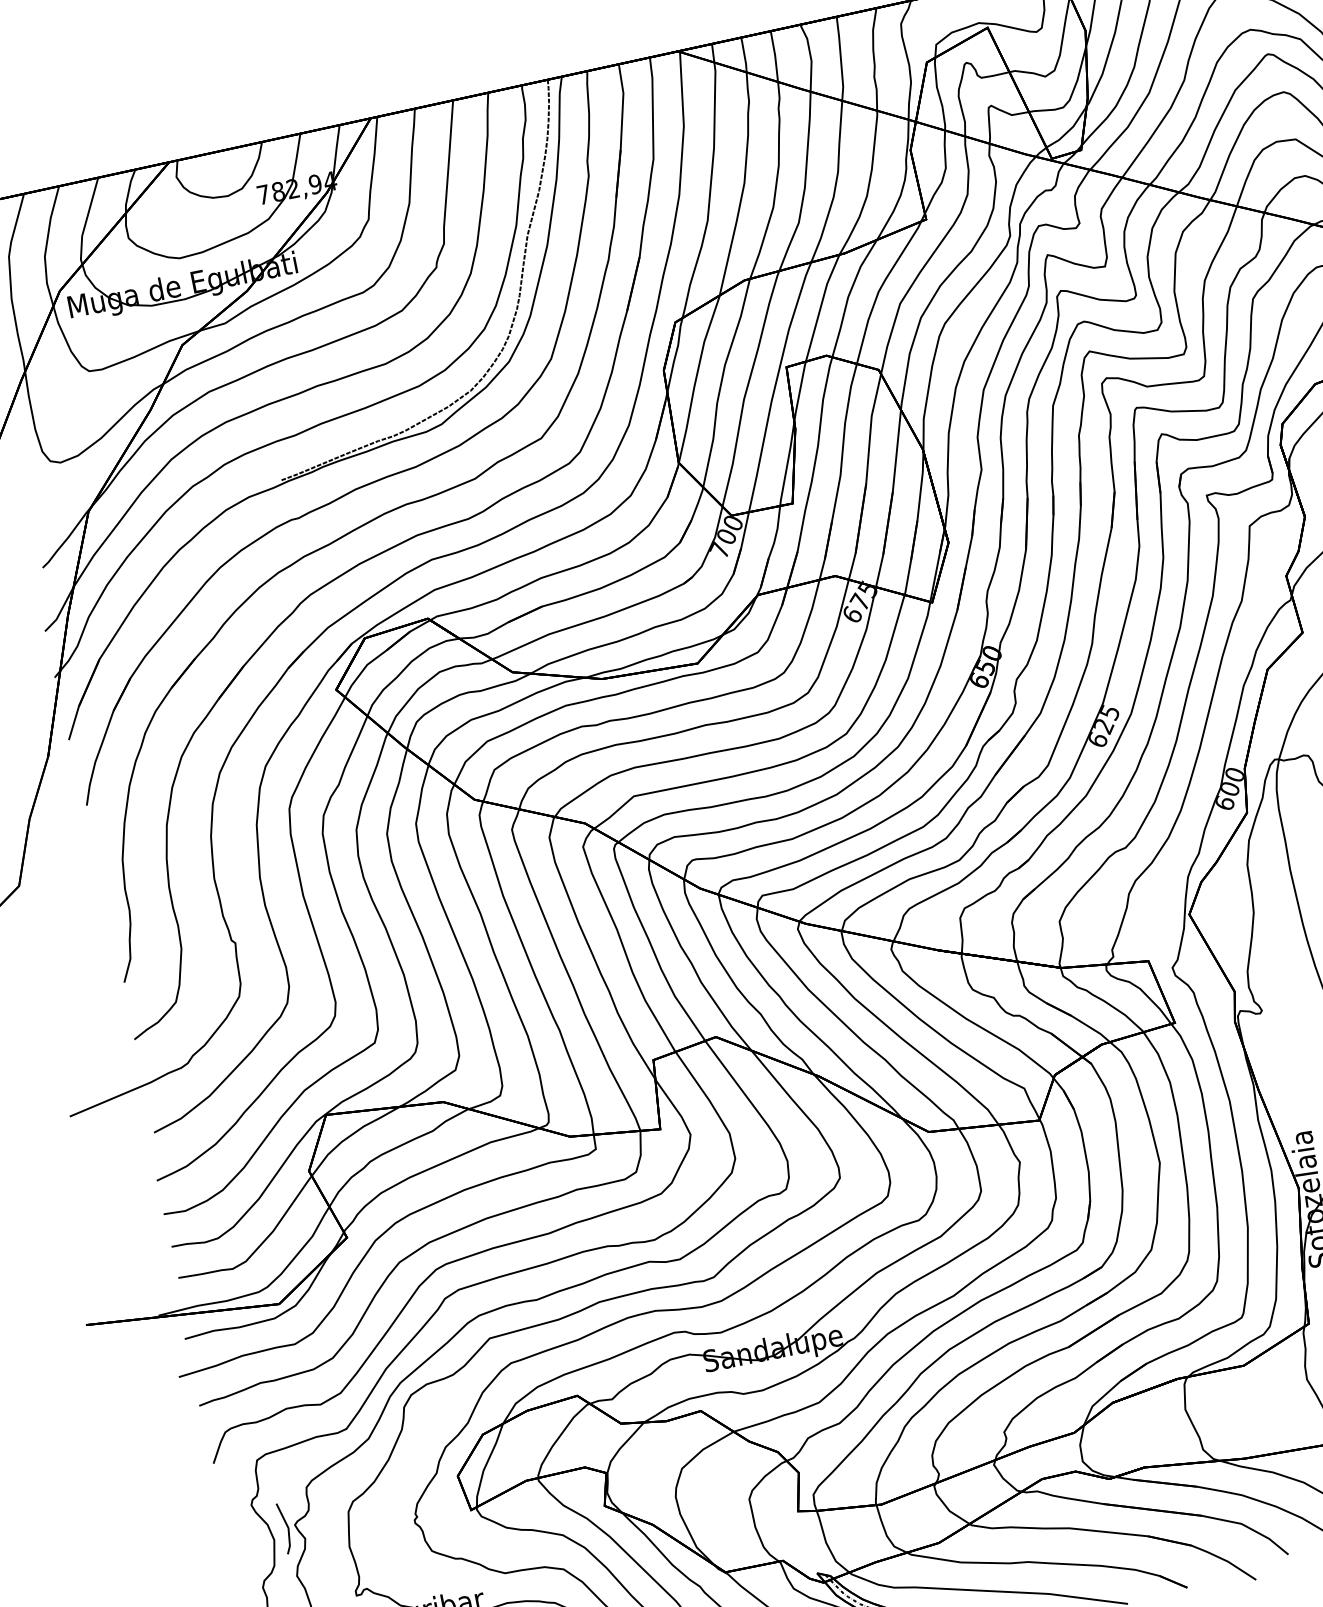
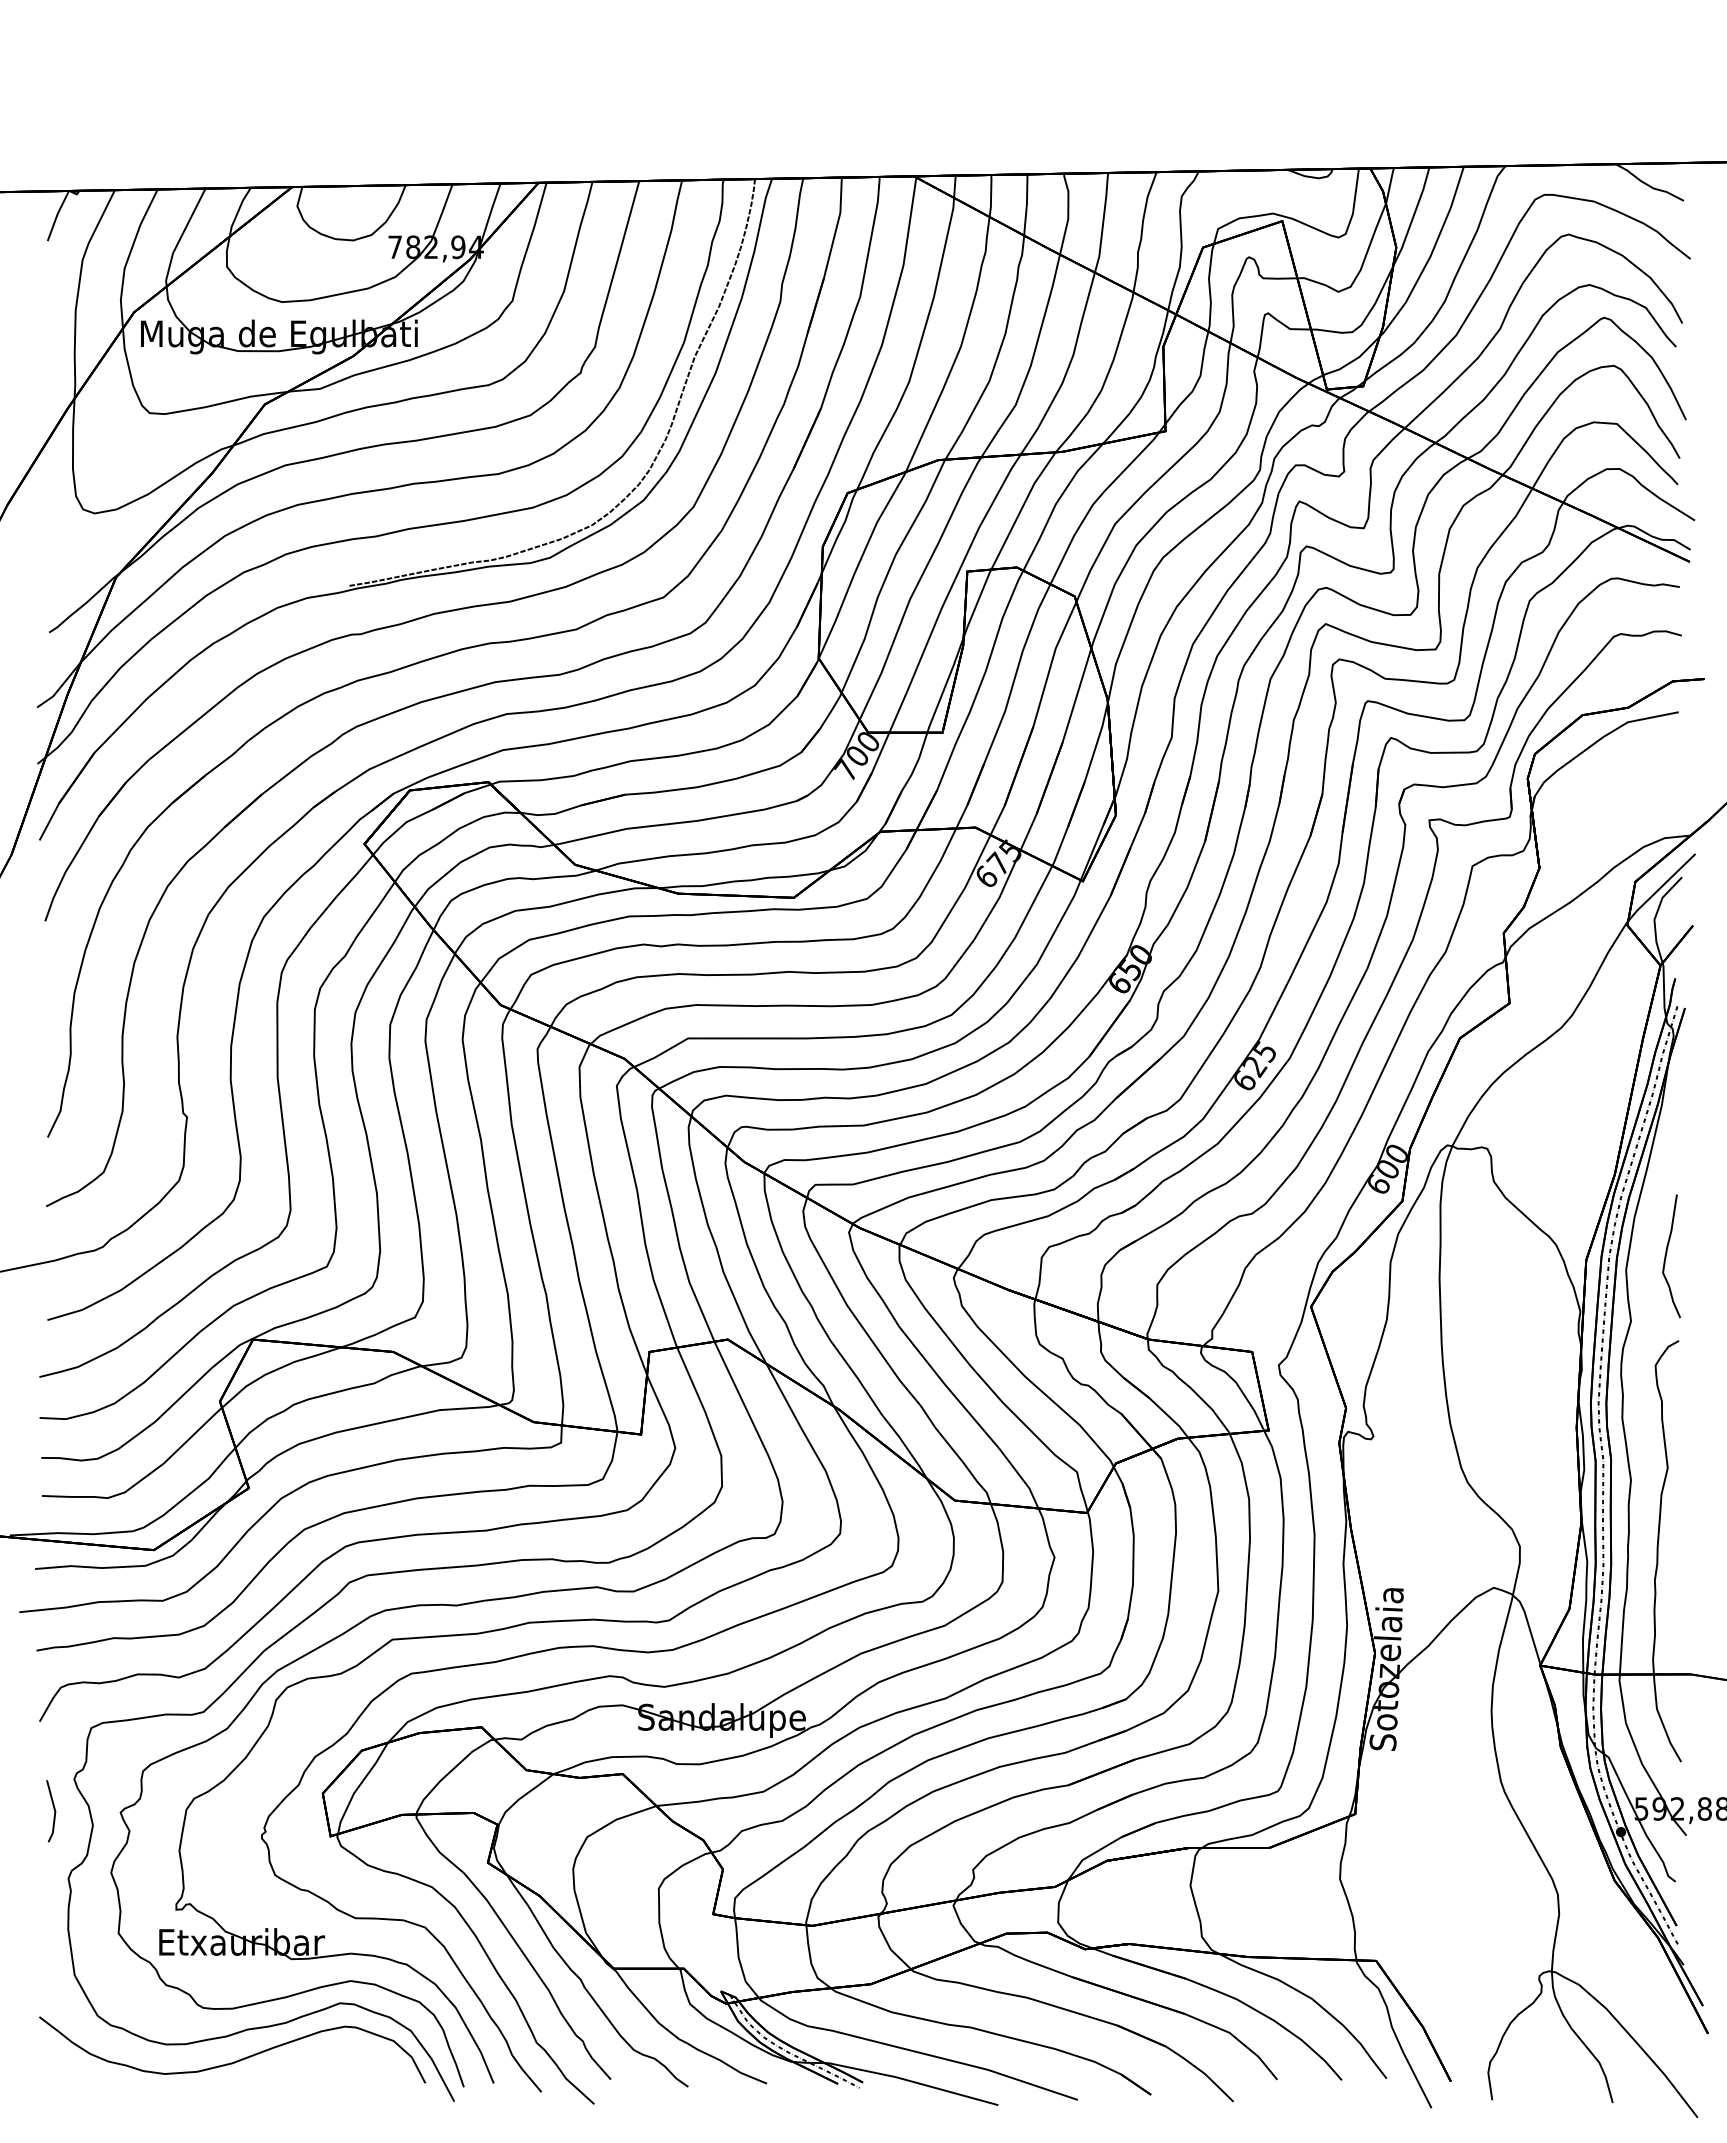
line: (286, 1526) -> (53, 1809), moved

